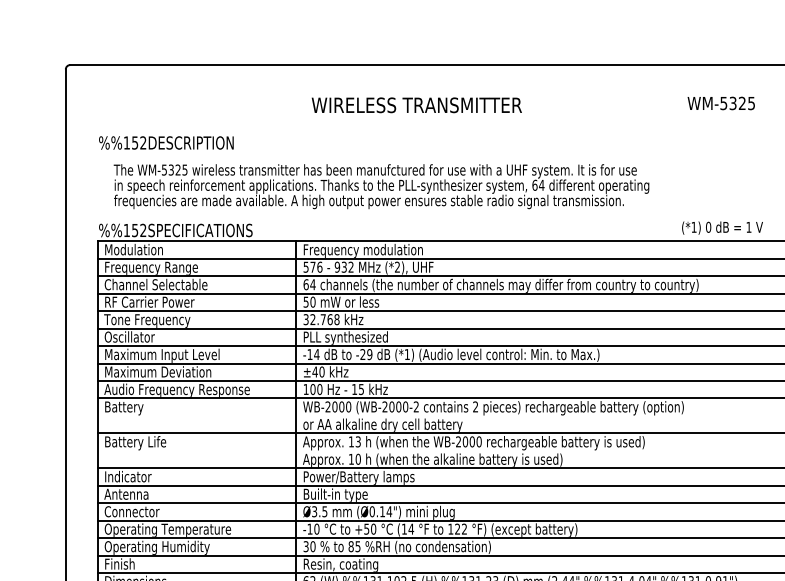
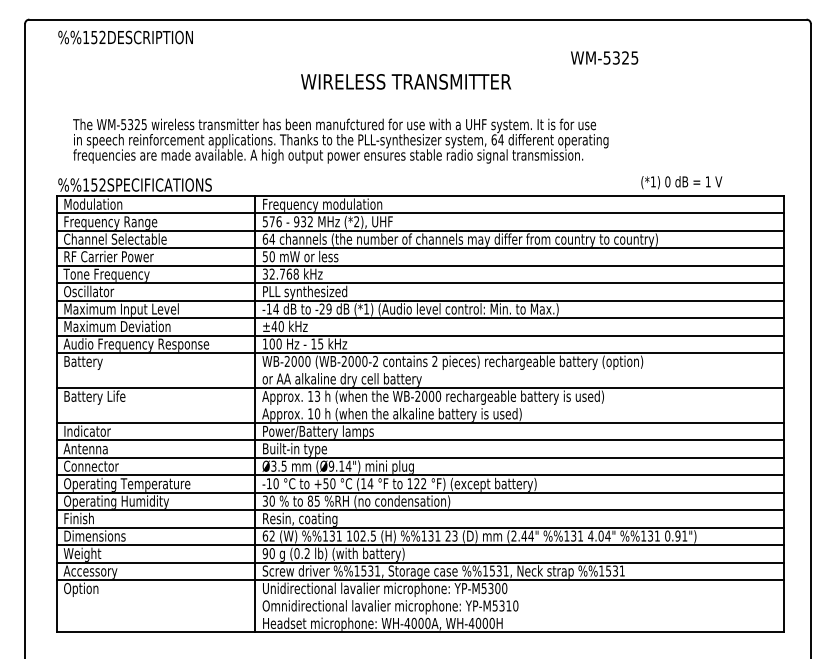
text: (721, 102) -> (604, 57), moved
text: (417, 104) -> (406, 81), moved
text: (166, 142) -> (125, 37), moved
text: (372, 511) -> (331, 466), (Ø0.14") -> (Ø9.14")

